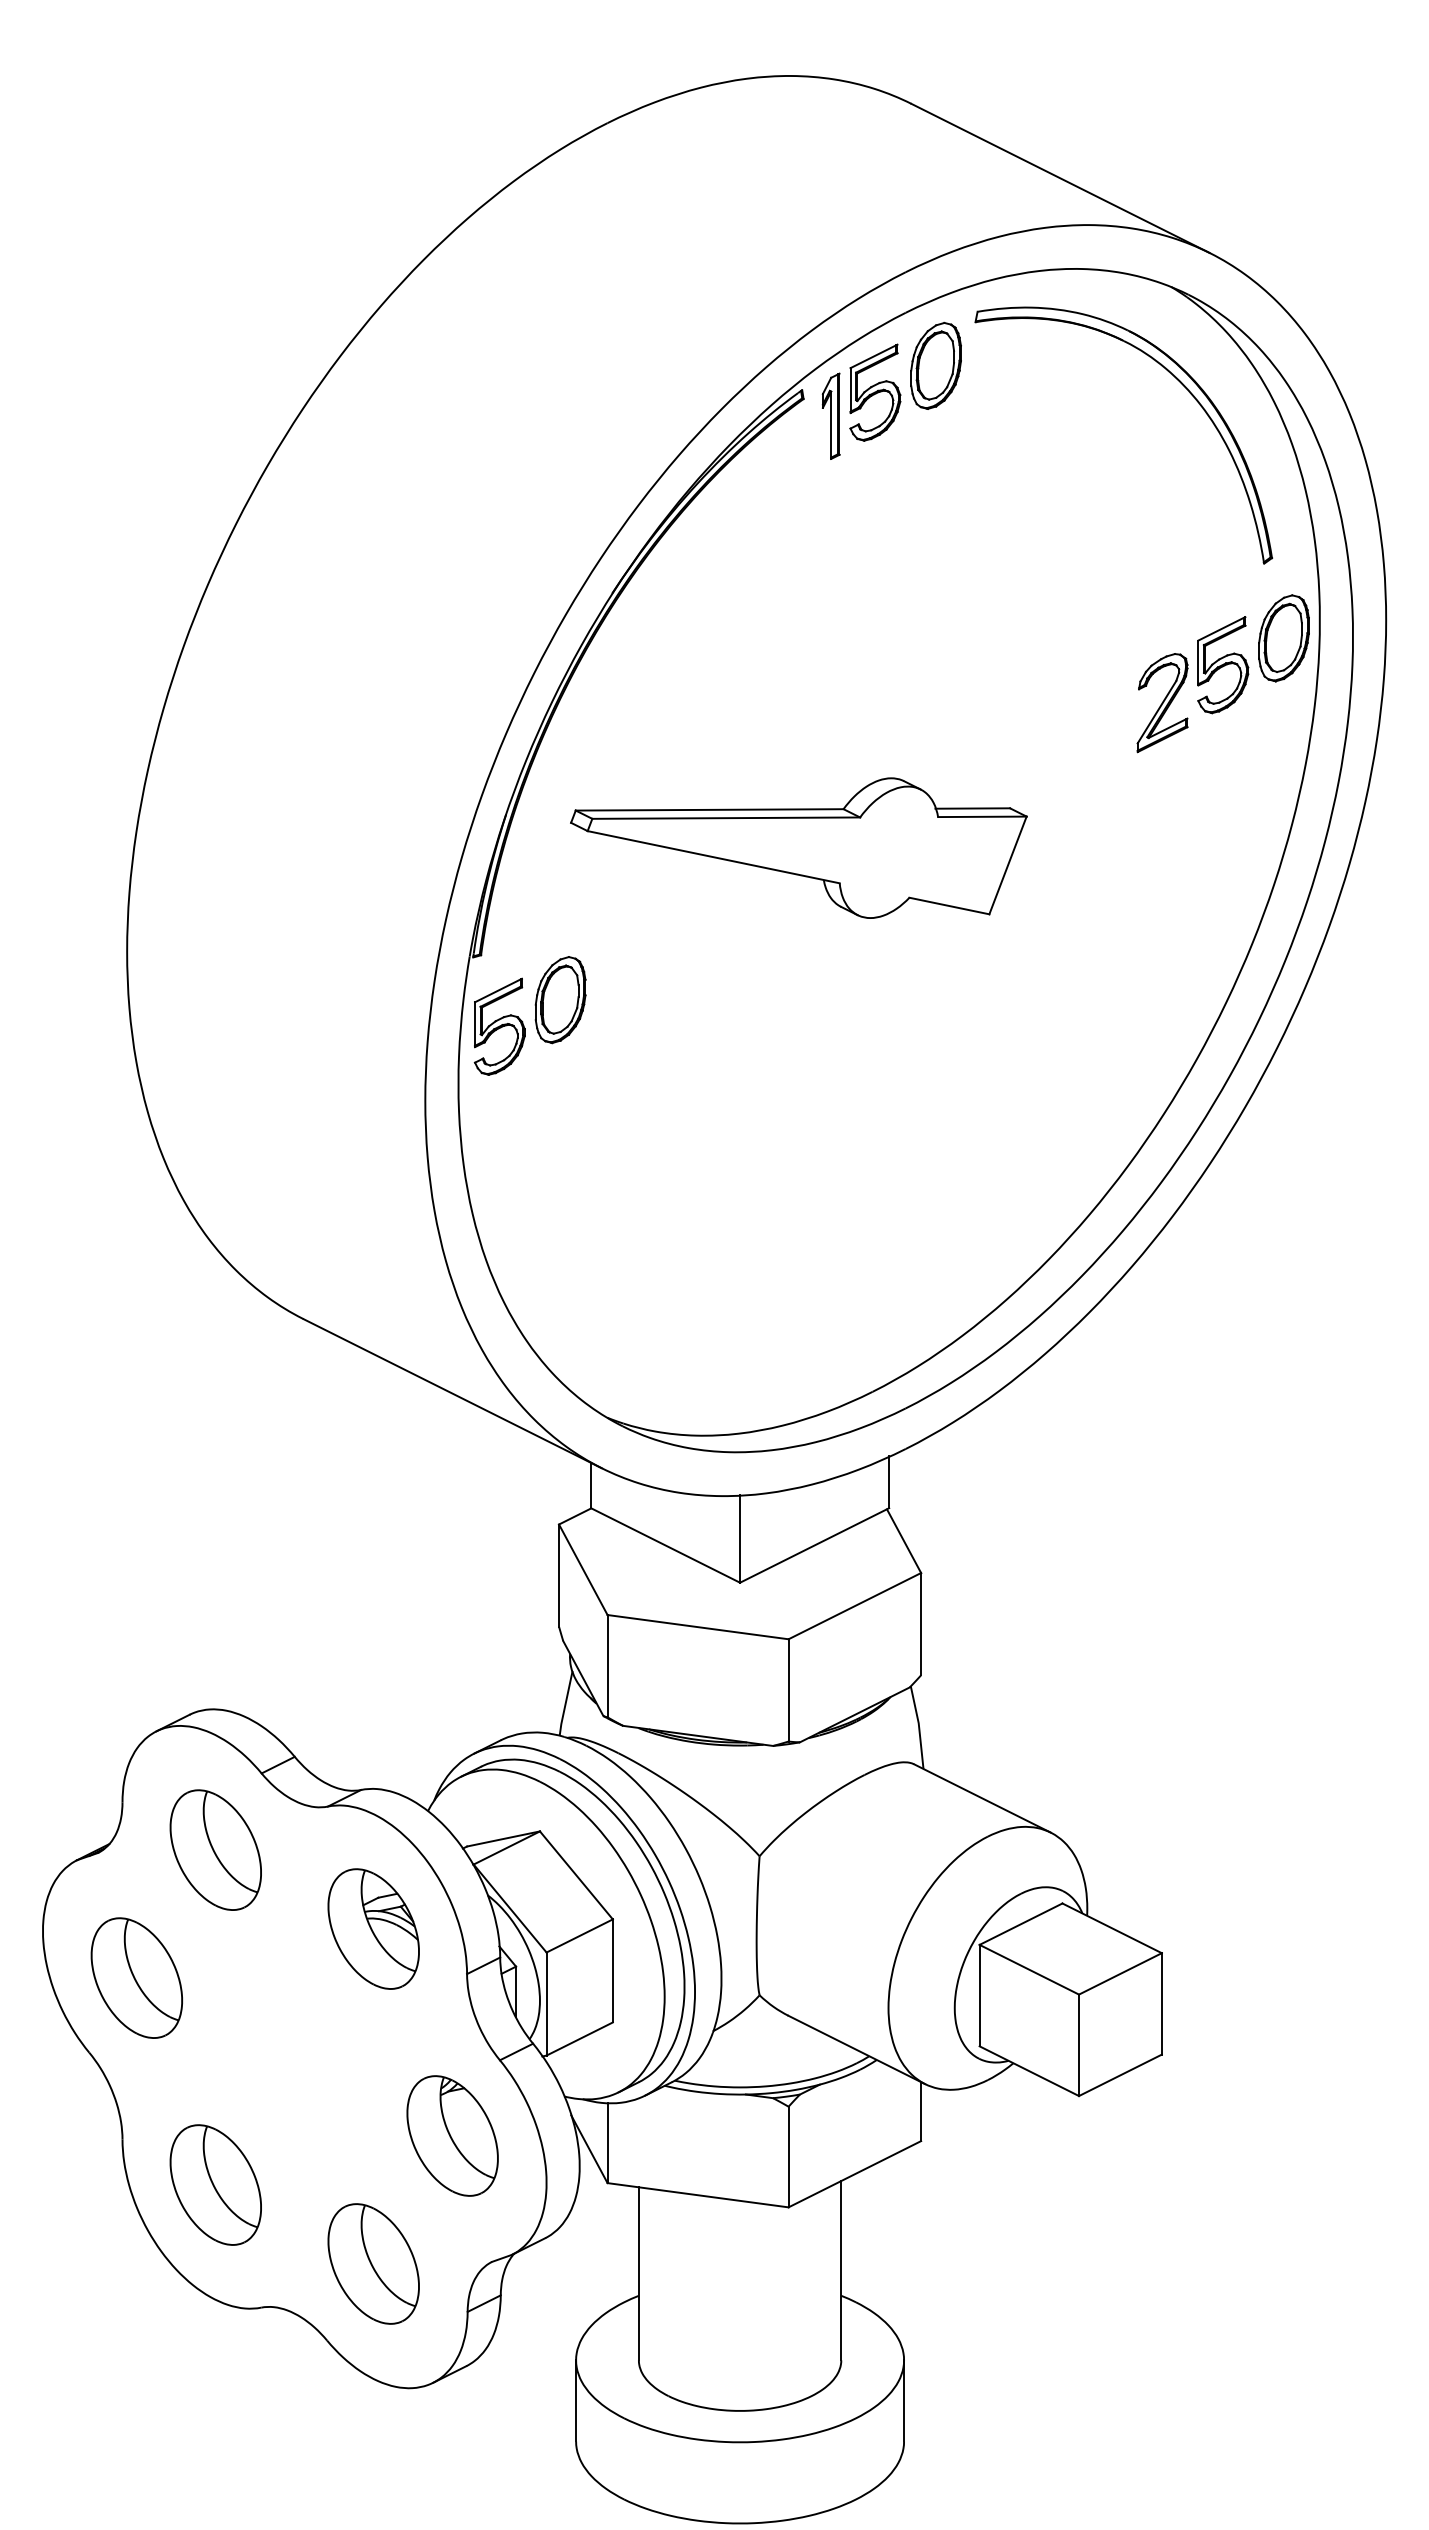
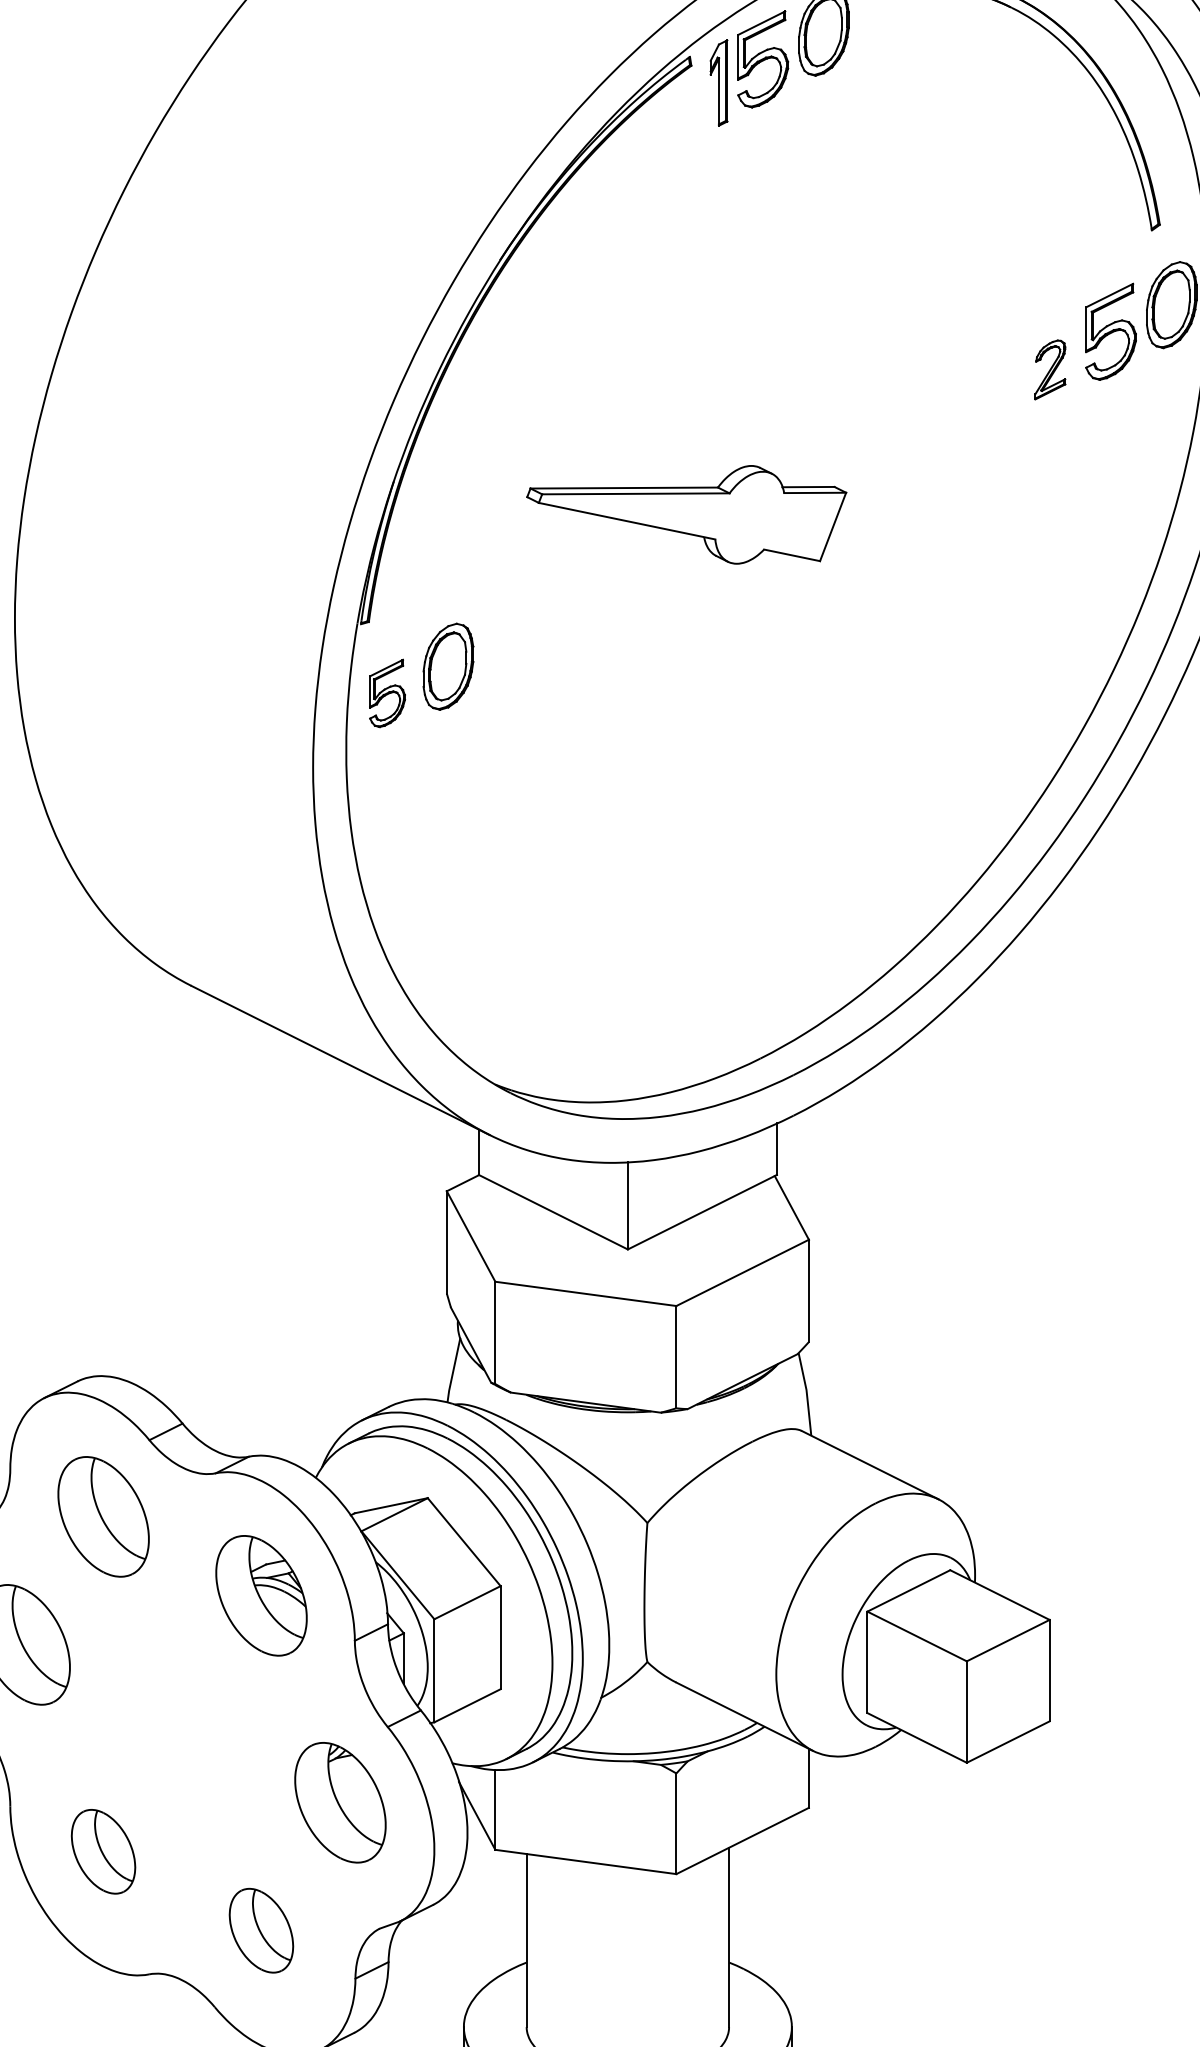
part: (1162, 703) -> (1050, 370), size x0.6
part: (798, 847) -> (686, 514), size x0.7
part: (499, 1026) -> (387, 693), size x0.7
part: (215, 2184) -> (103, 1851), size x0.7
part: (373, 2263) -> (261, 1930), size x0.7

